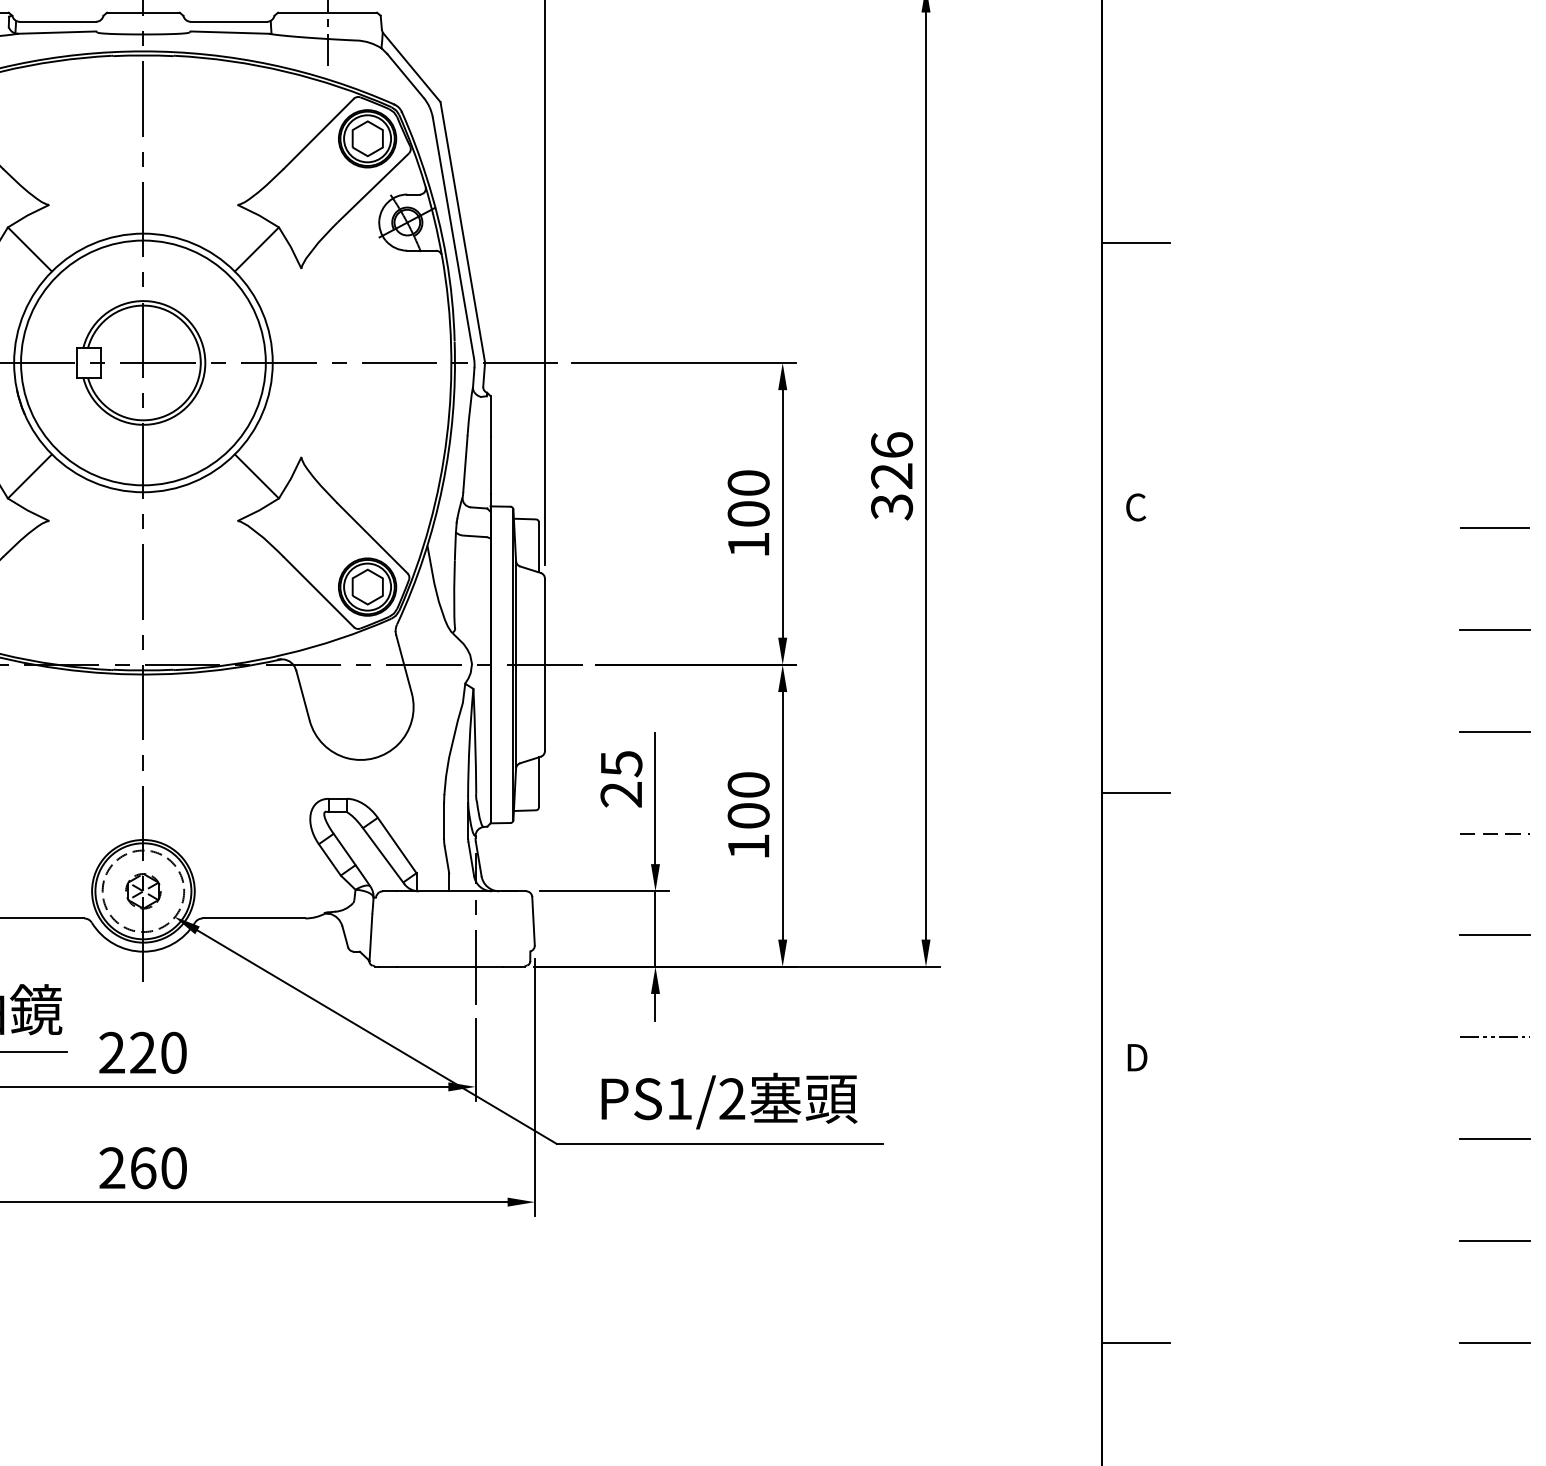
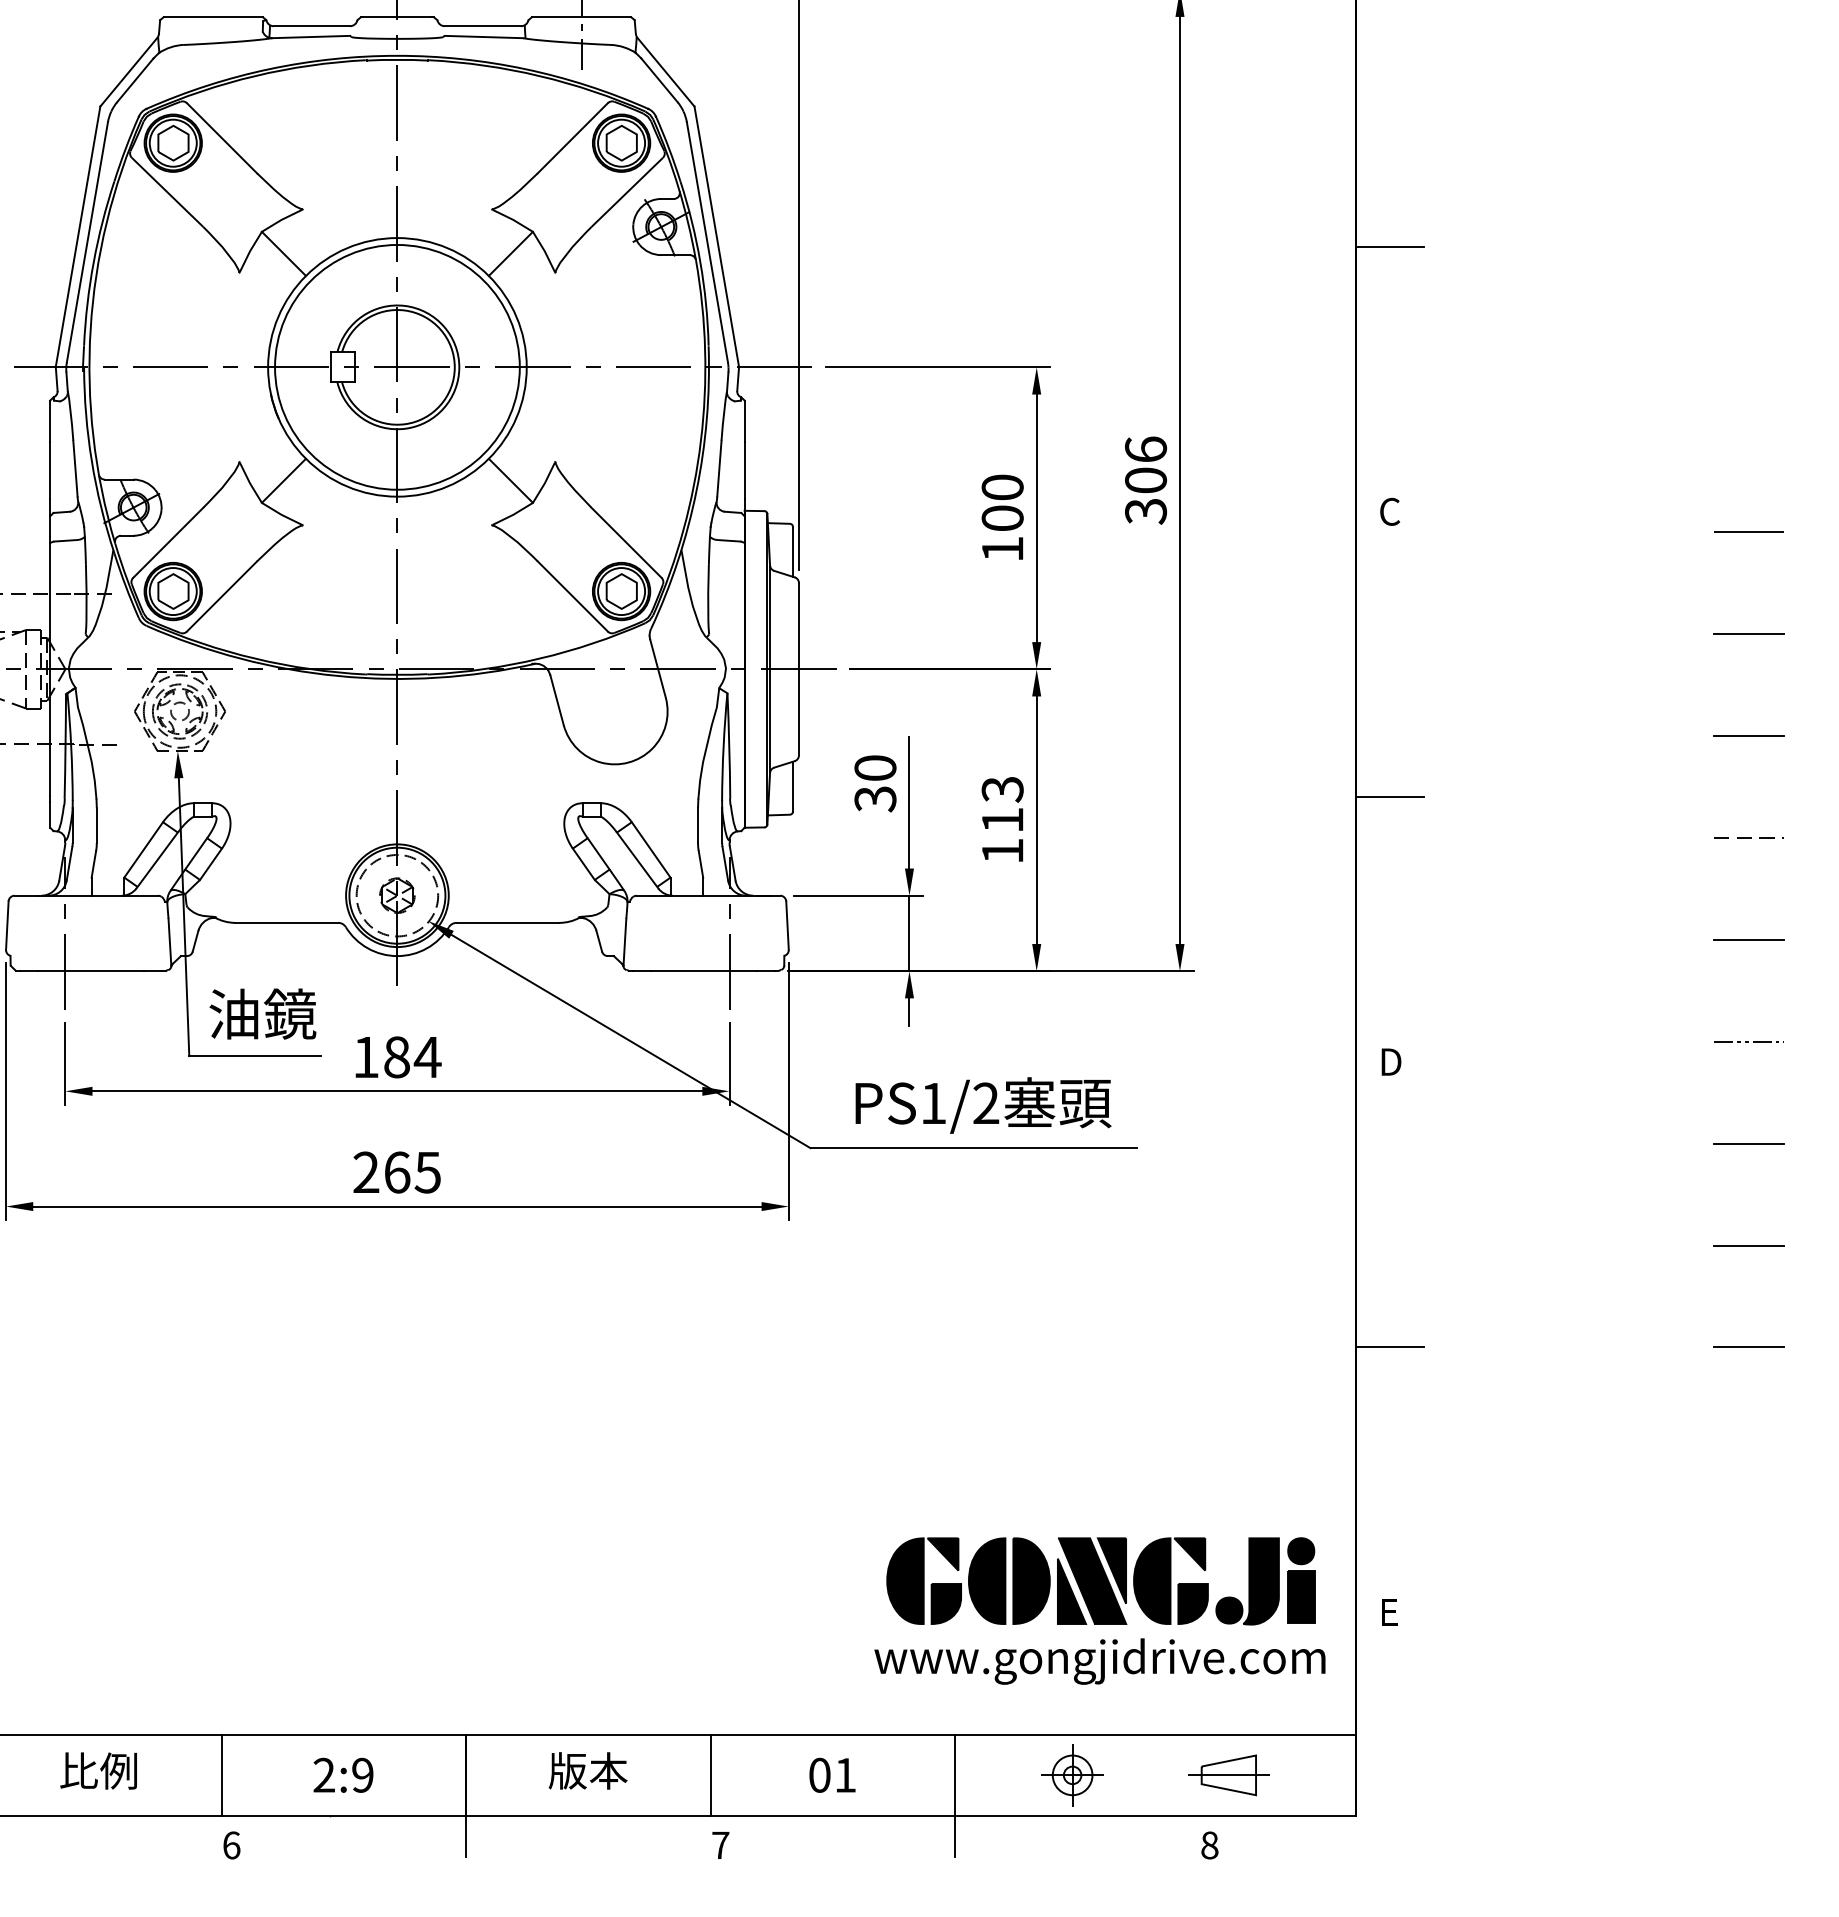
text: (892, 476) -> (1146, 480), 326 -> 306
text: (621, 779) -> (875, 783), 25 -> 30
text: (748, 800) -> (1002, 804), 100 -> 113
text: (143, 1053) -> (397, 1057), 220 -> 184
text: (173, 1168) -> (427, 1172), 260 -> 265

